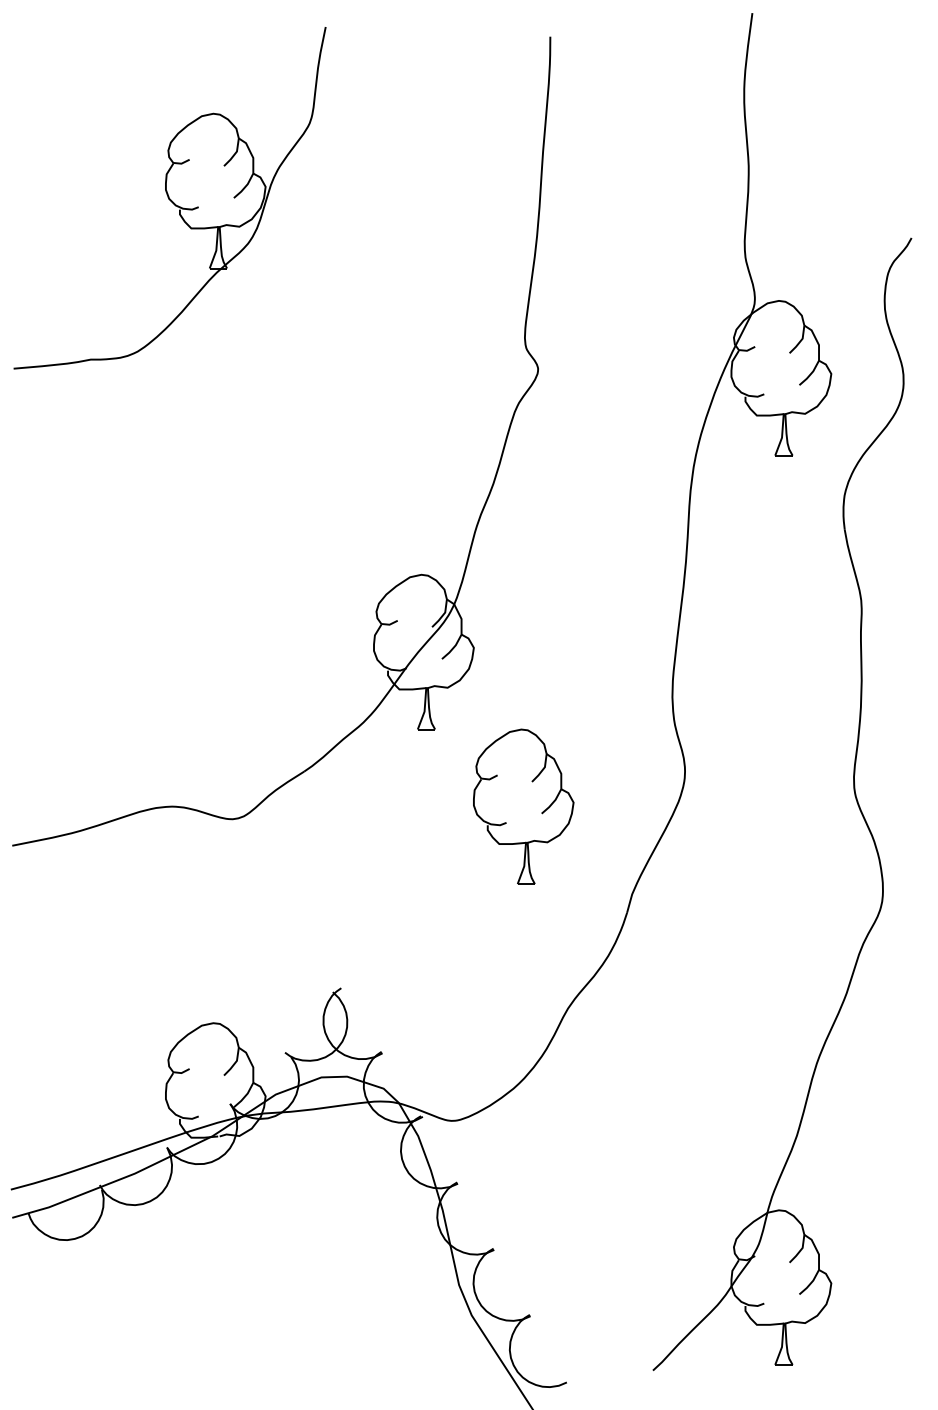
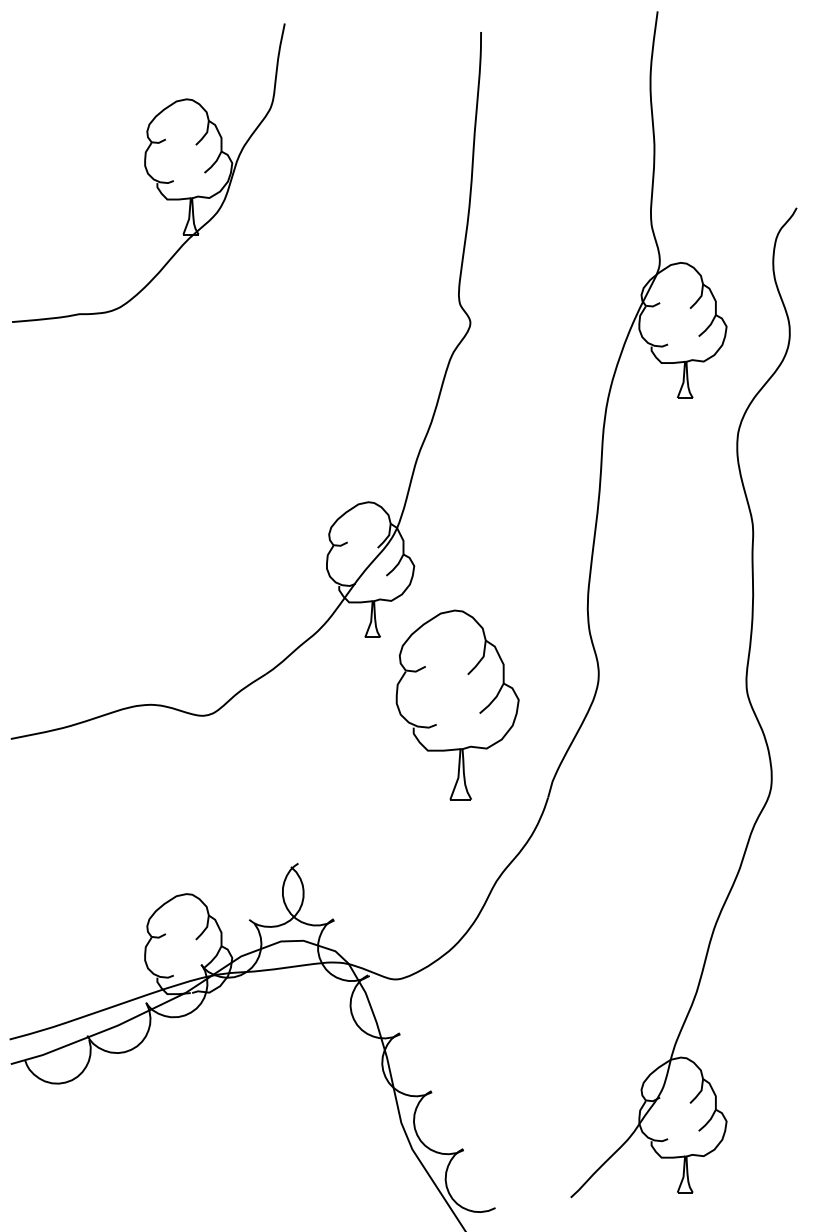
part: (523, 806) -> (457, 704), size x1.4

